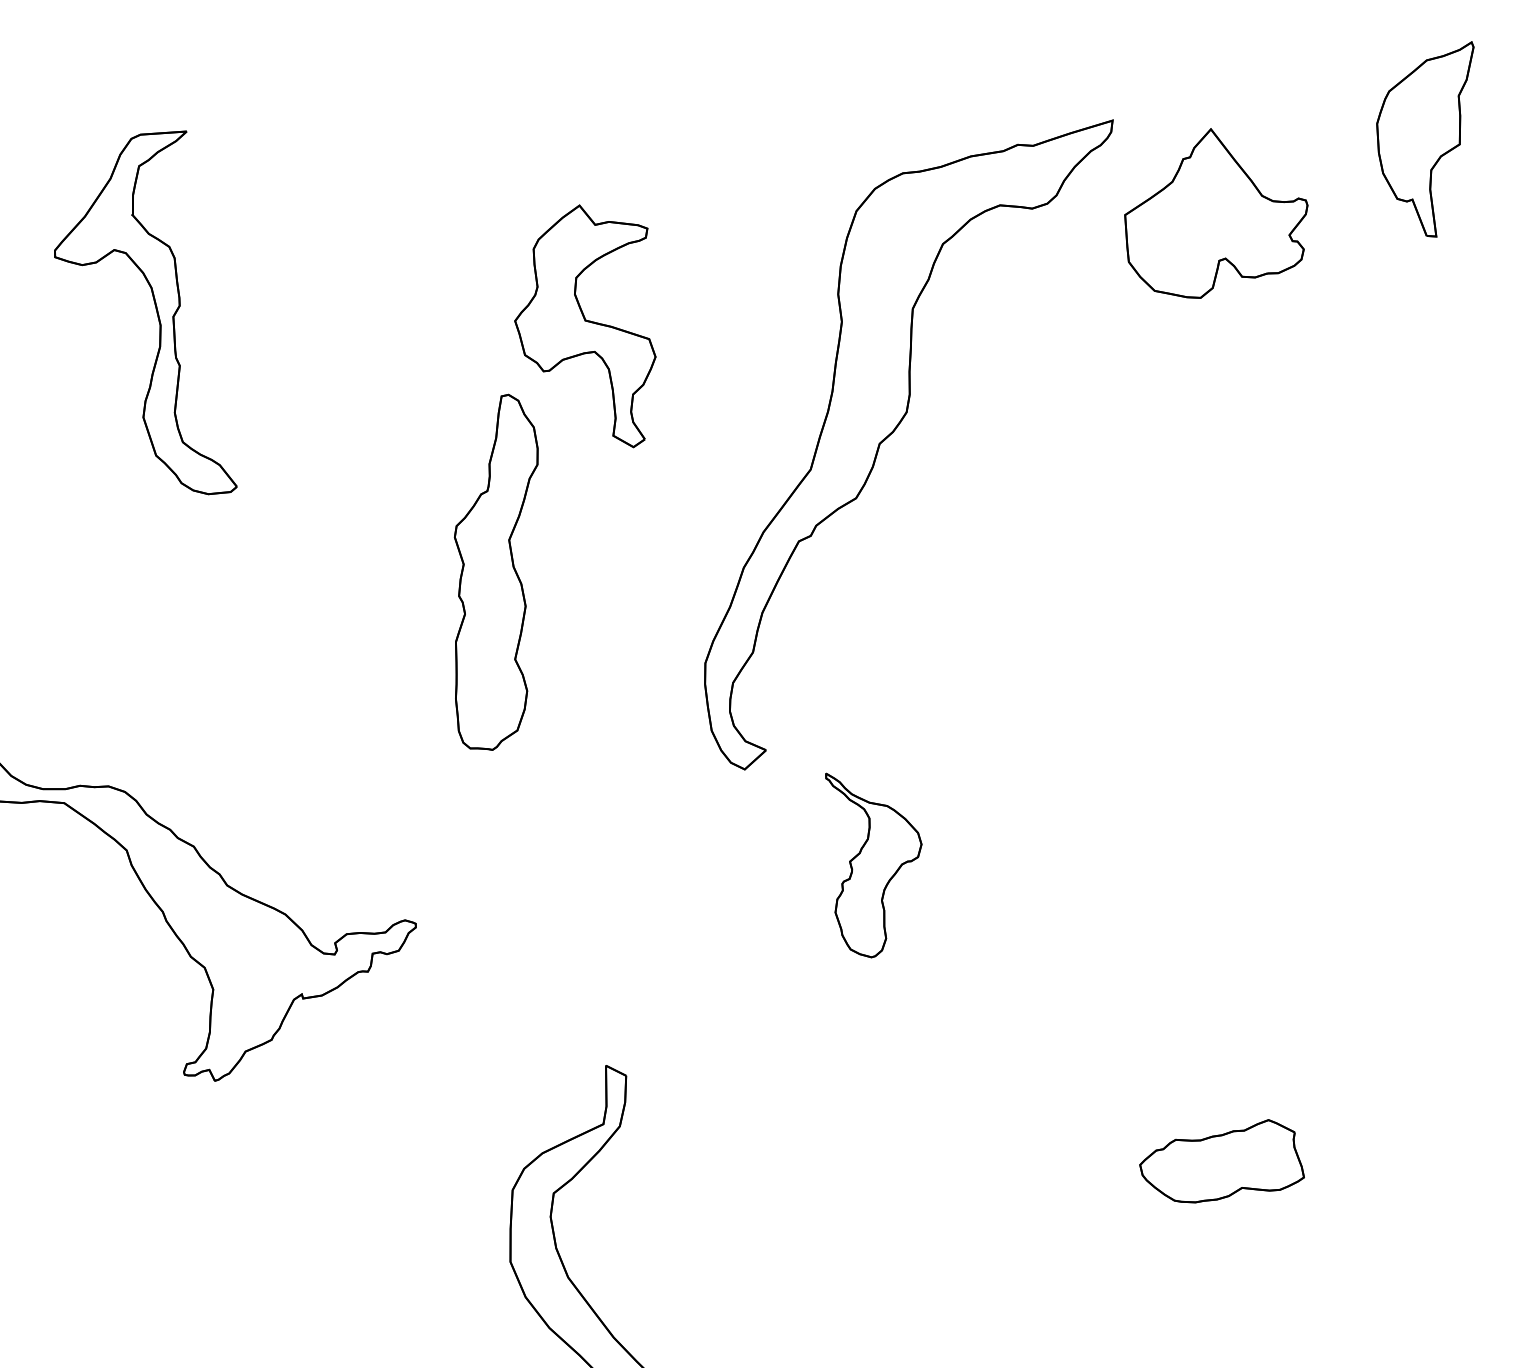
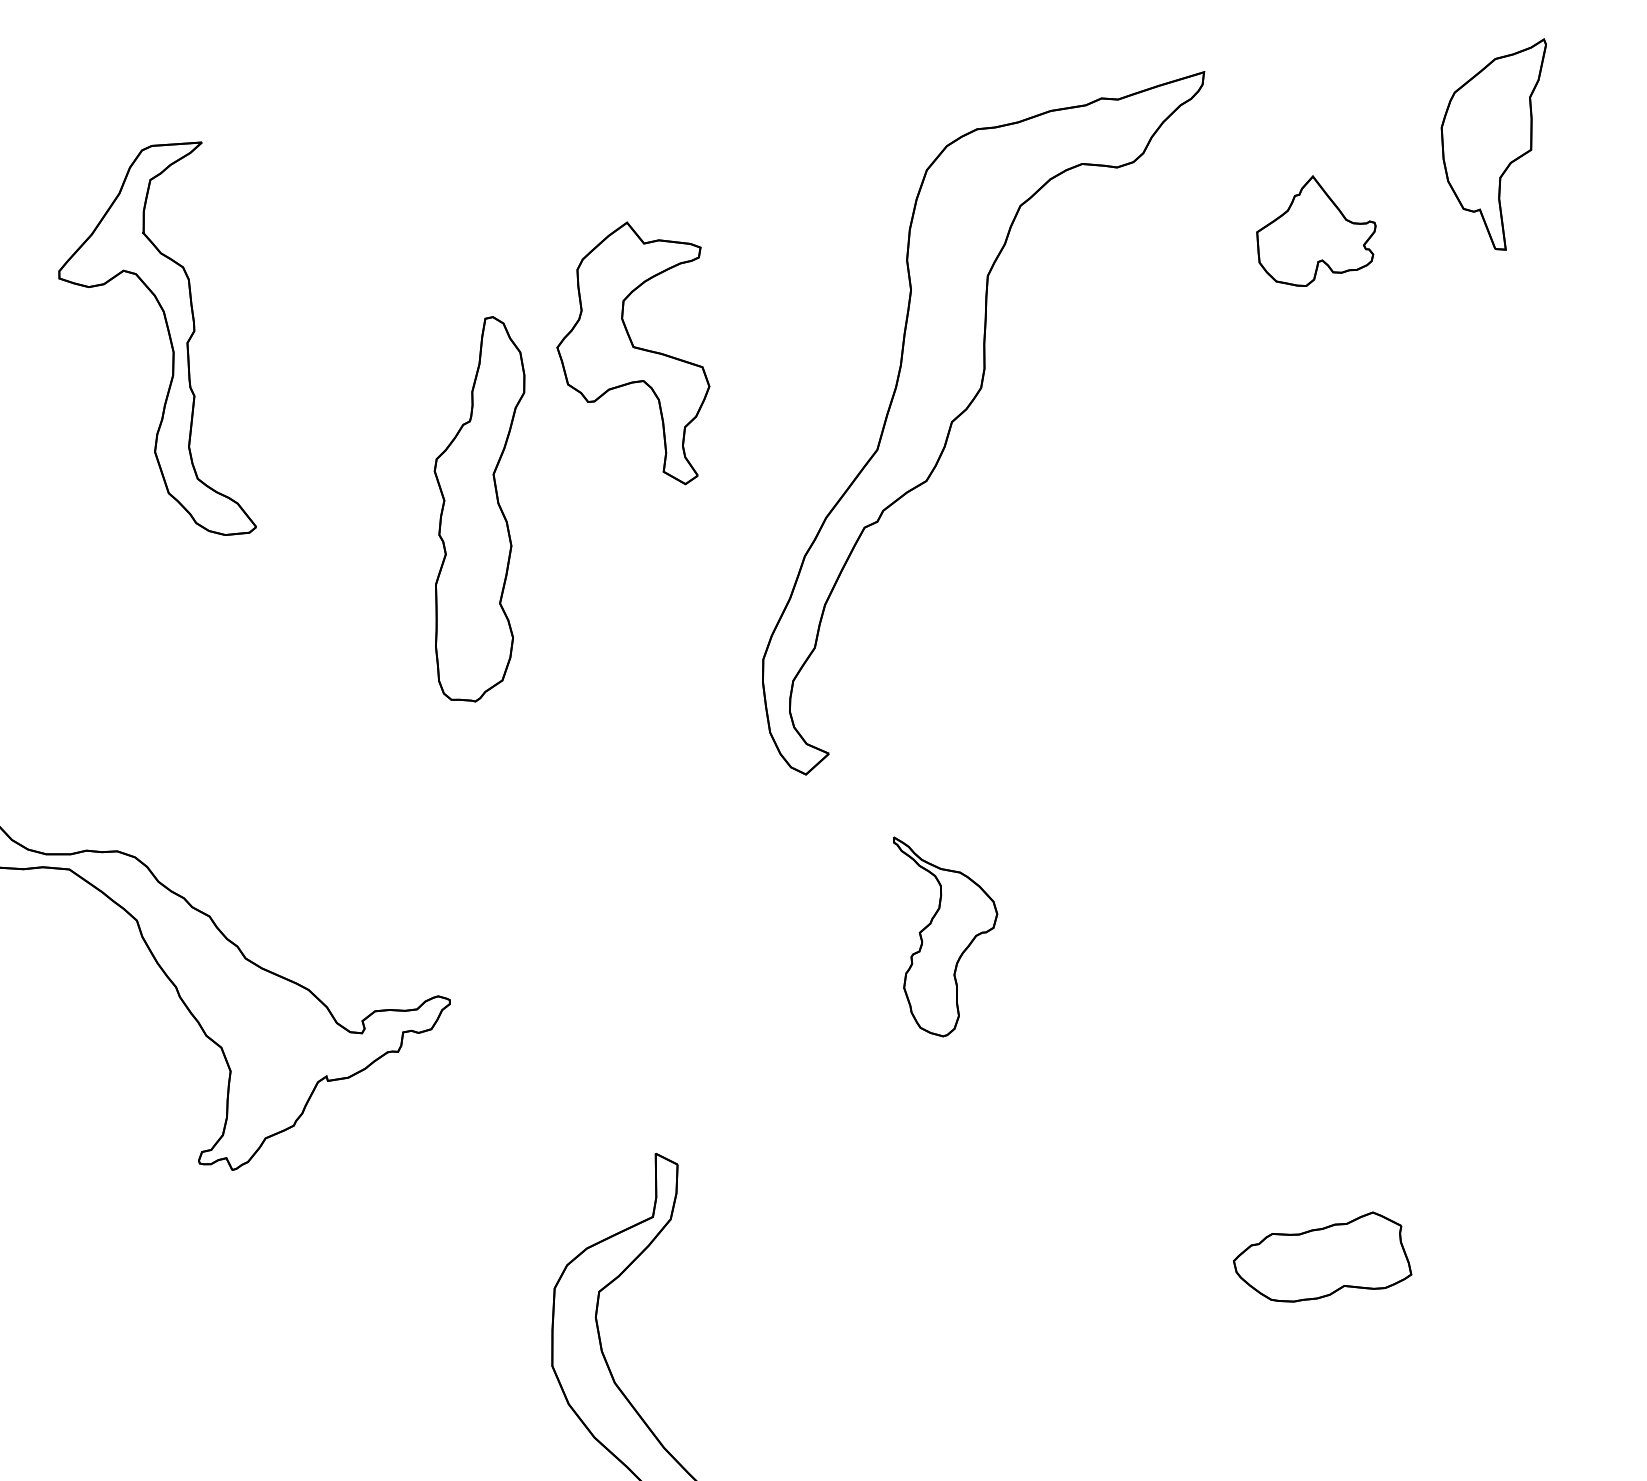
part: (1425, 139) -> (1494, 144), moved
part: (1216, 213) -> (1316, 231), size x0.6
part: (895, 430) -> (969, 407), moved
part: (495, 571) -> (478, 508), moved

